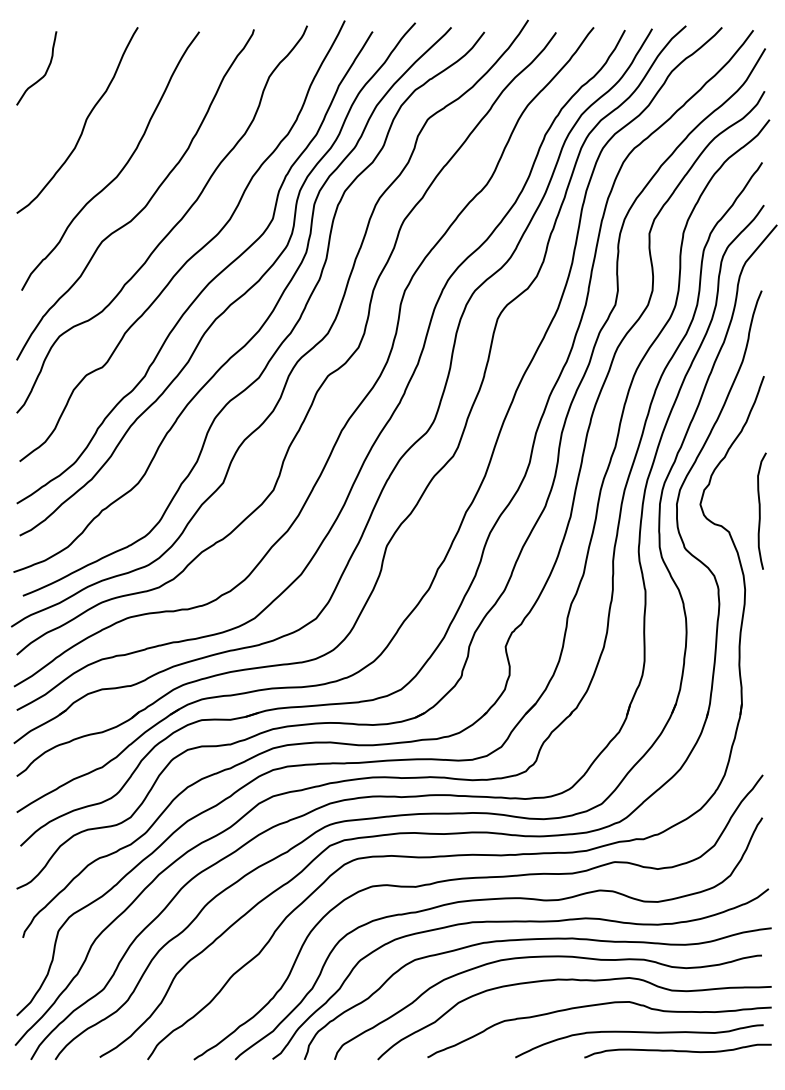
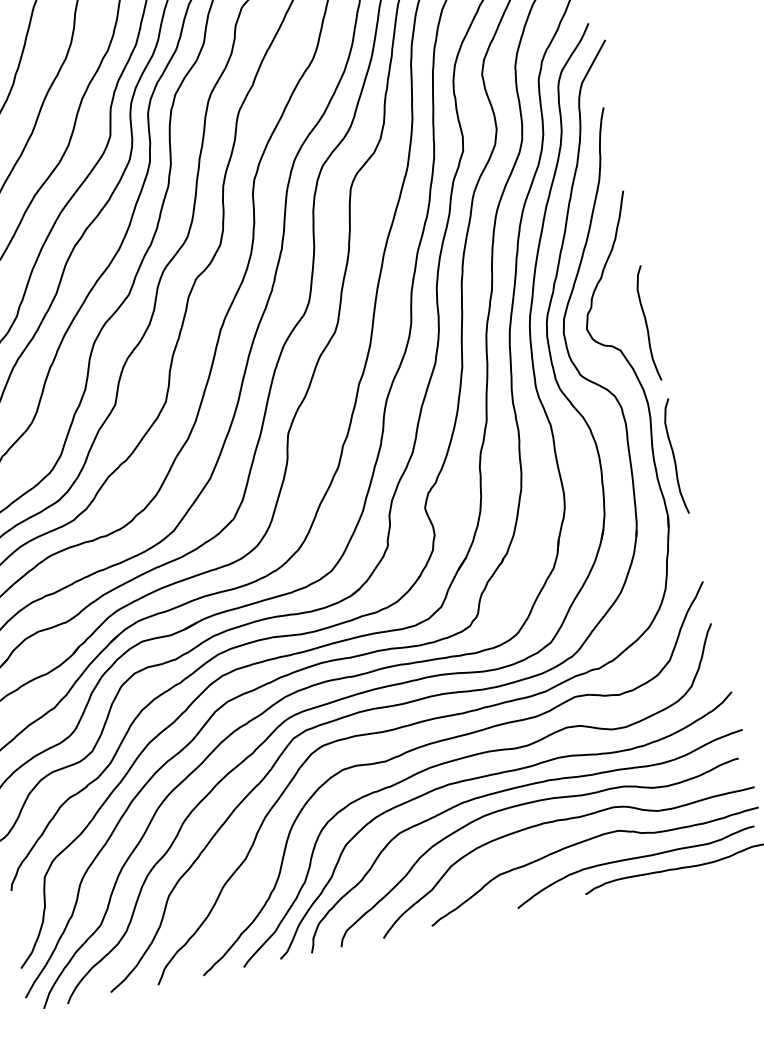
curve: (760, 646) -> (674, 456), added

